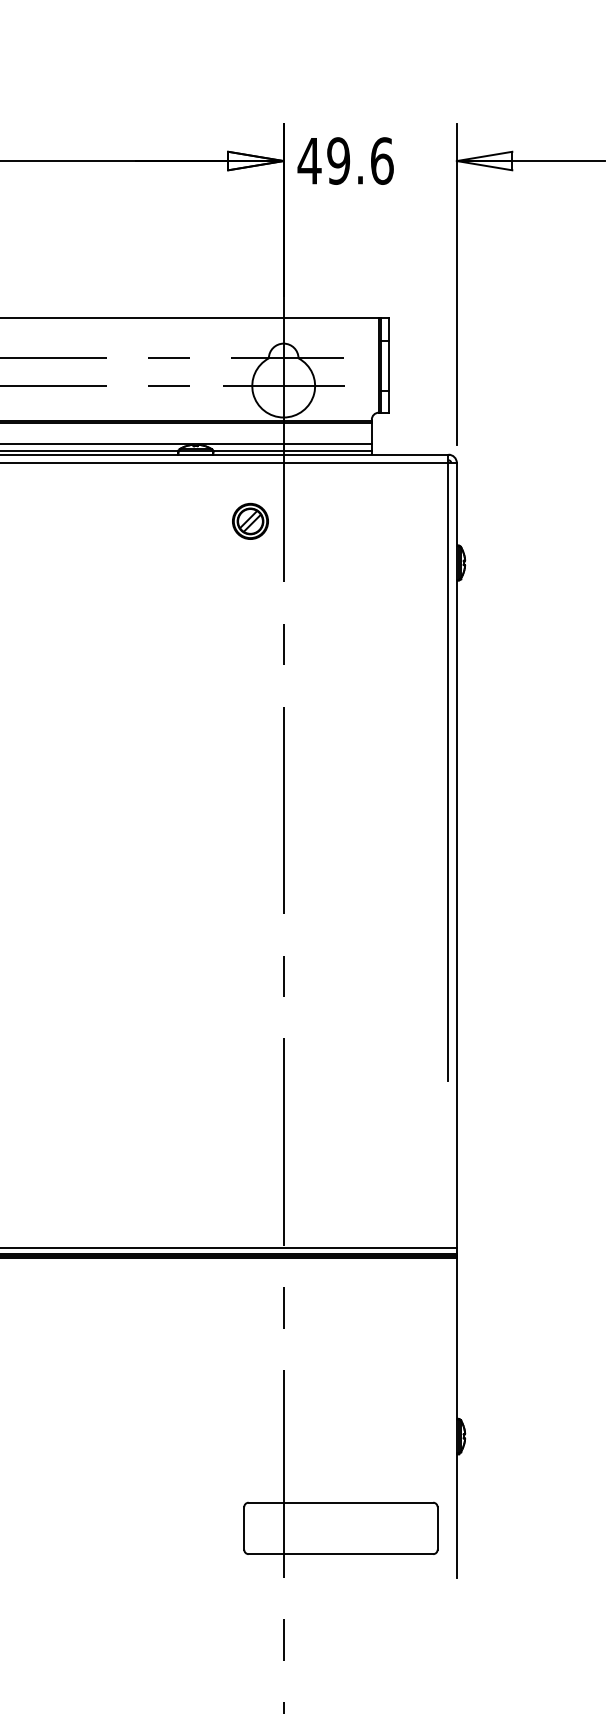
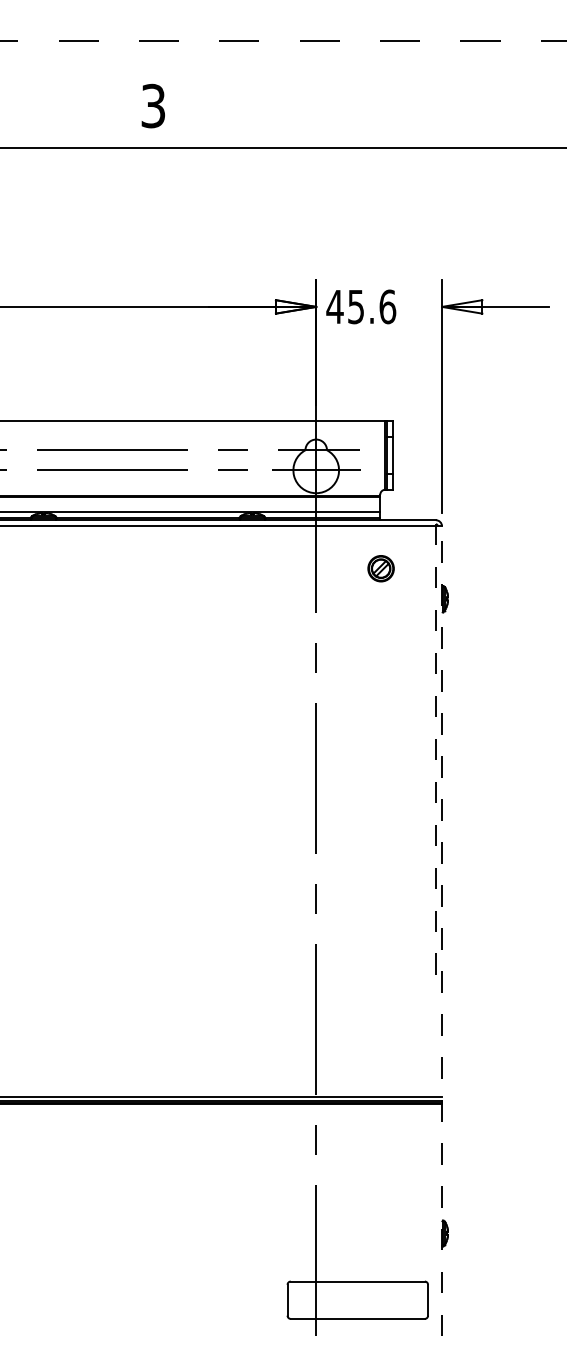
text: (337, 160) -> (355, 306), 49.6 -> 45.6
part: (249, 521) -> (380, 568), moved
line: (447, 767) -> (435, 747), solid -> dashed
line: (457, 1019) -> (442, 930), solid -> dashed

